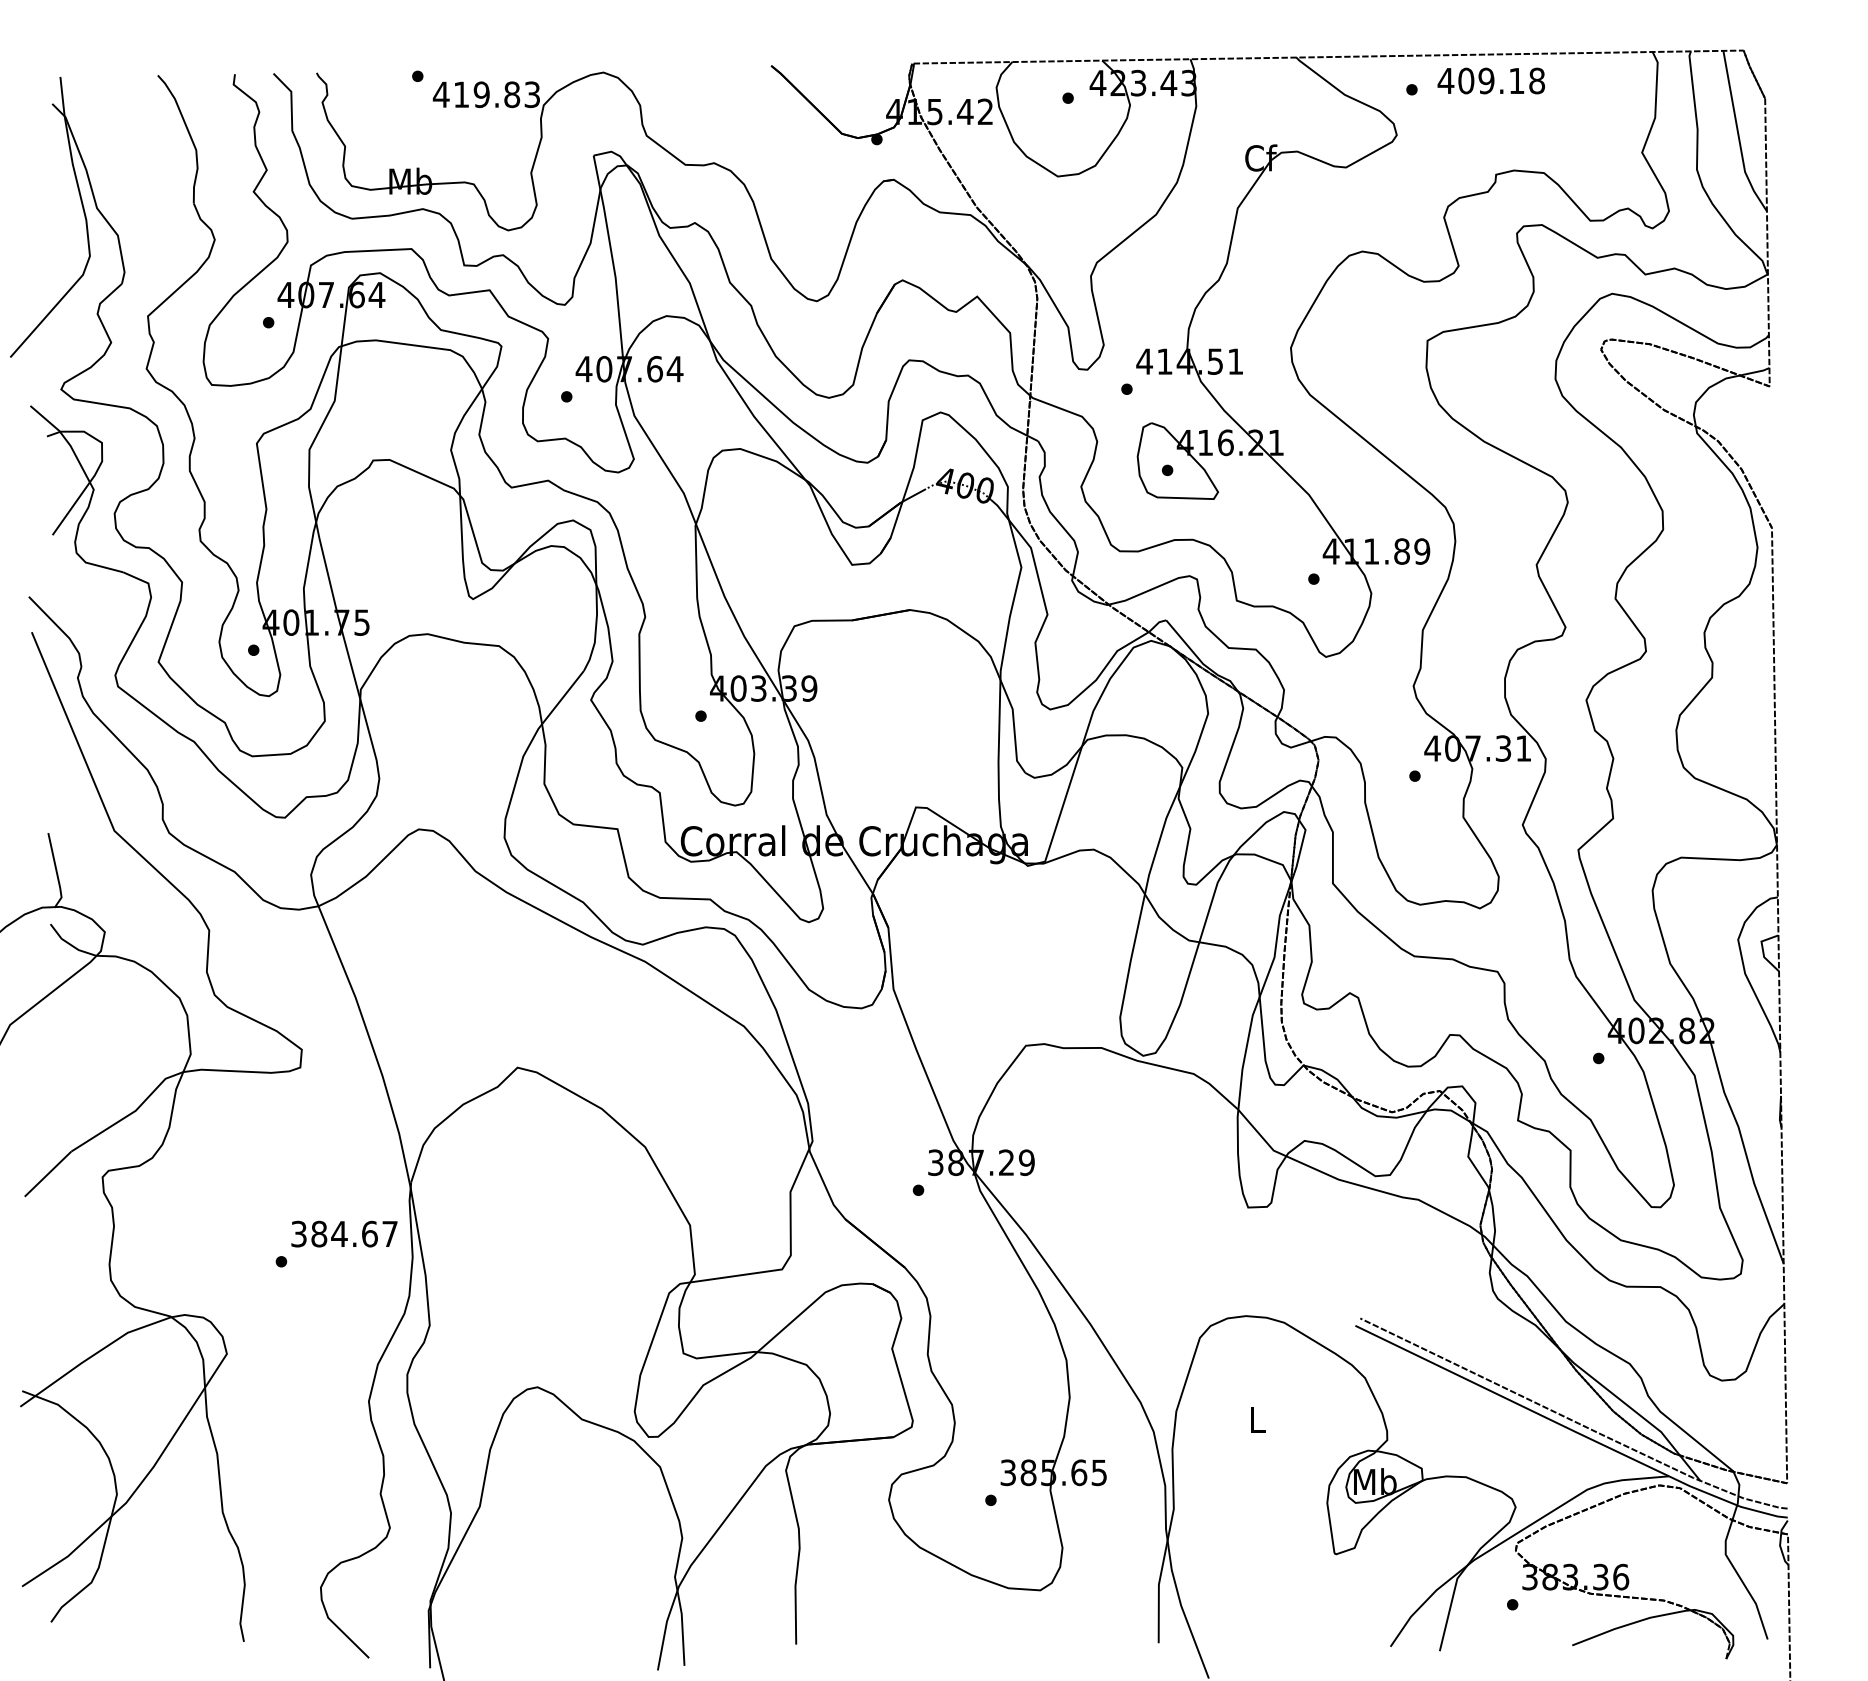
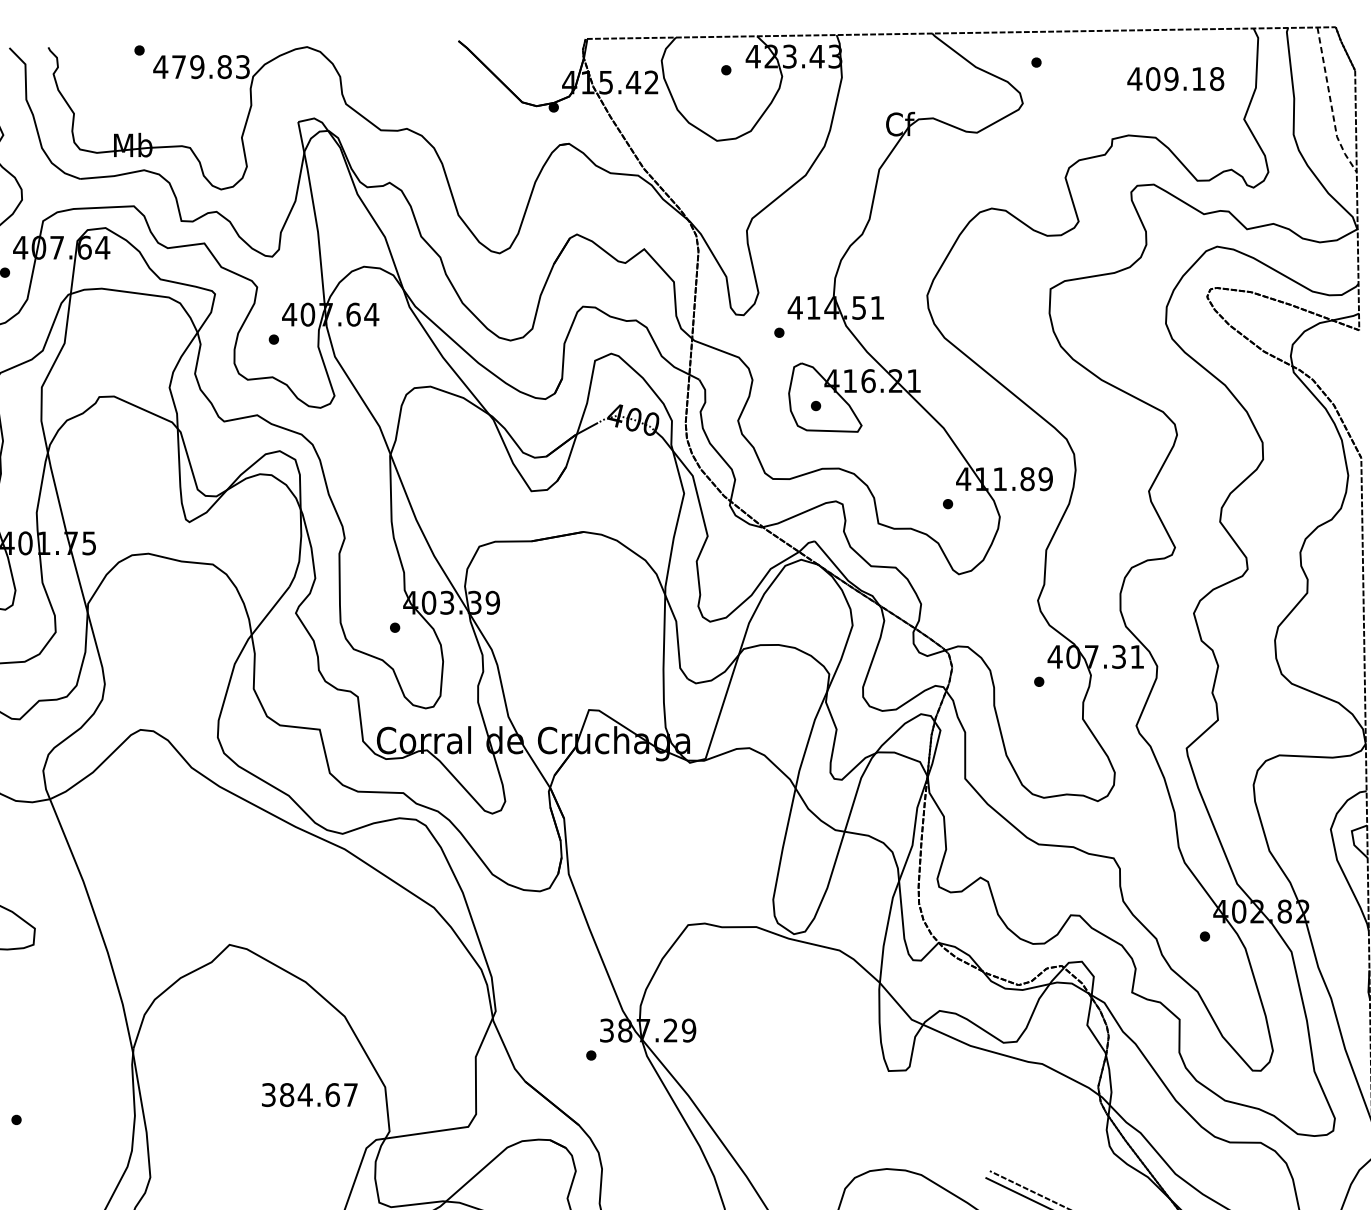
text: (1491, 80) -> (1175, 78), moved
text: (461, 94) -> (178, 66), 419.83 -> 479.83
line: (1738, 134) -> (1331, 102), solid -> dashed
text: (344, 1233) -> (309, 1094), moved

